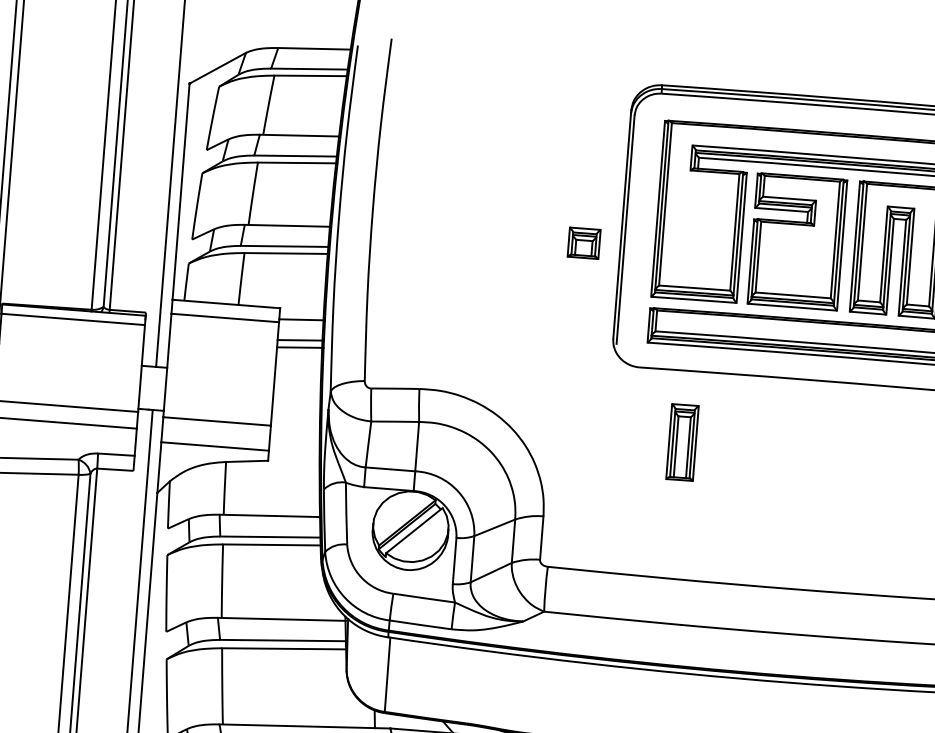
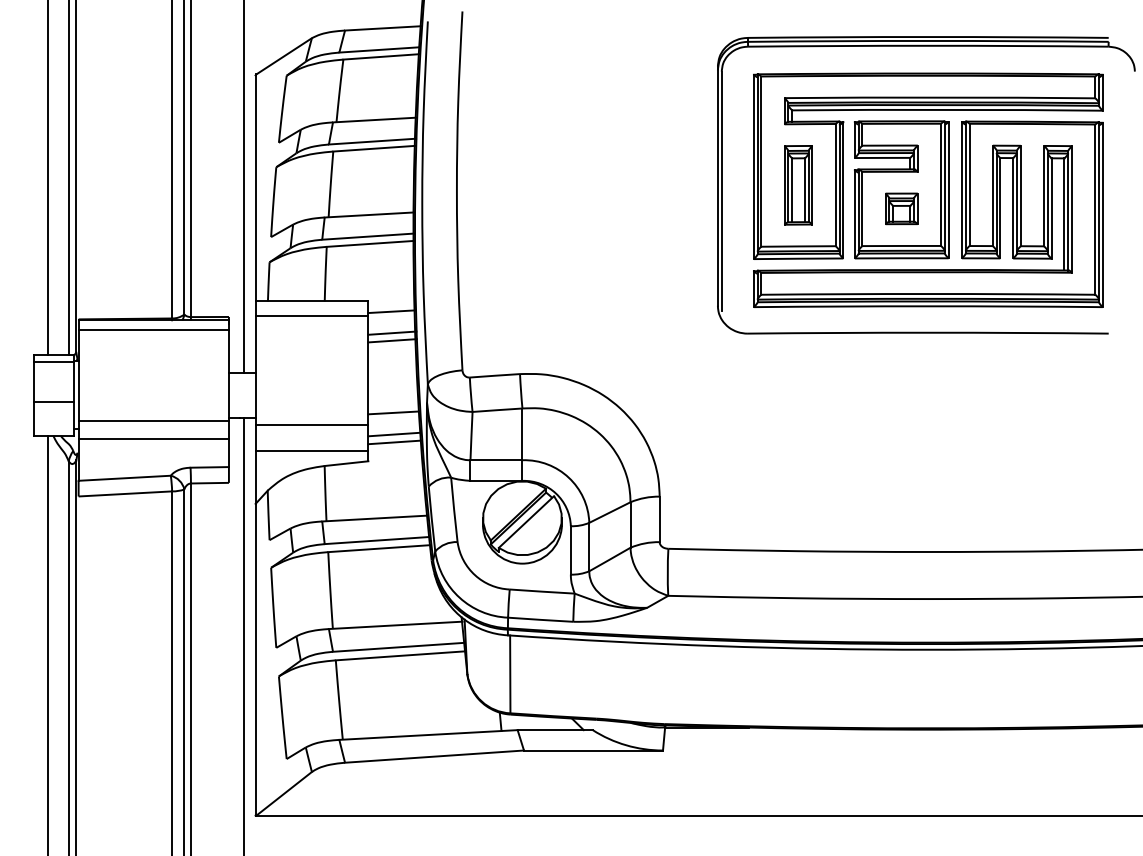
part: (584, 242) -> (901, 208), moved
line: (295, 416) -> (393, 412), added
line: (295, 437) -> (394, 434), added
part: (682, 442) -> (798, 185), moved
line: (294, 444) -> (394, 442), added

